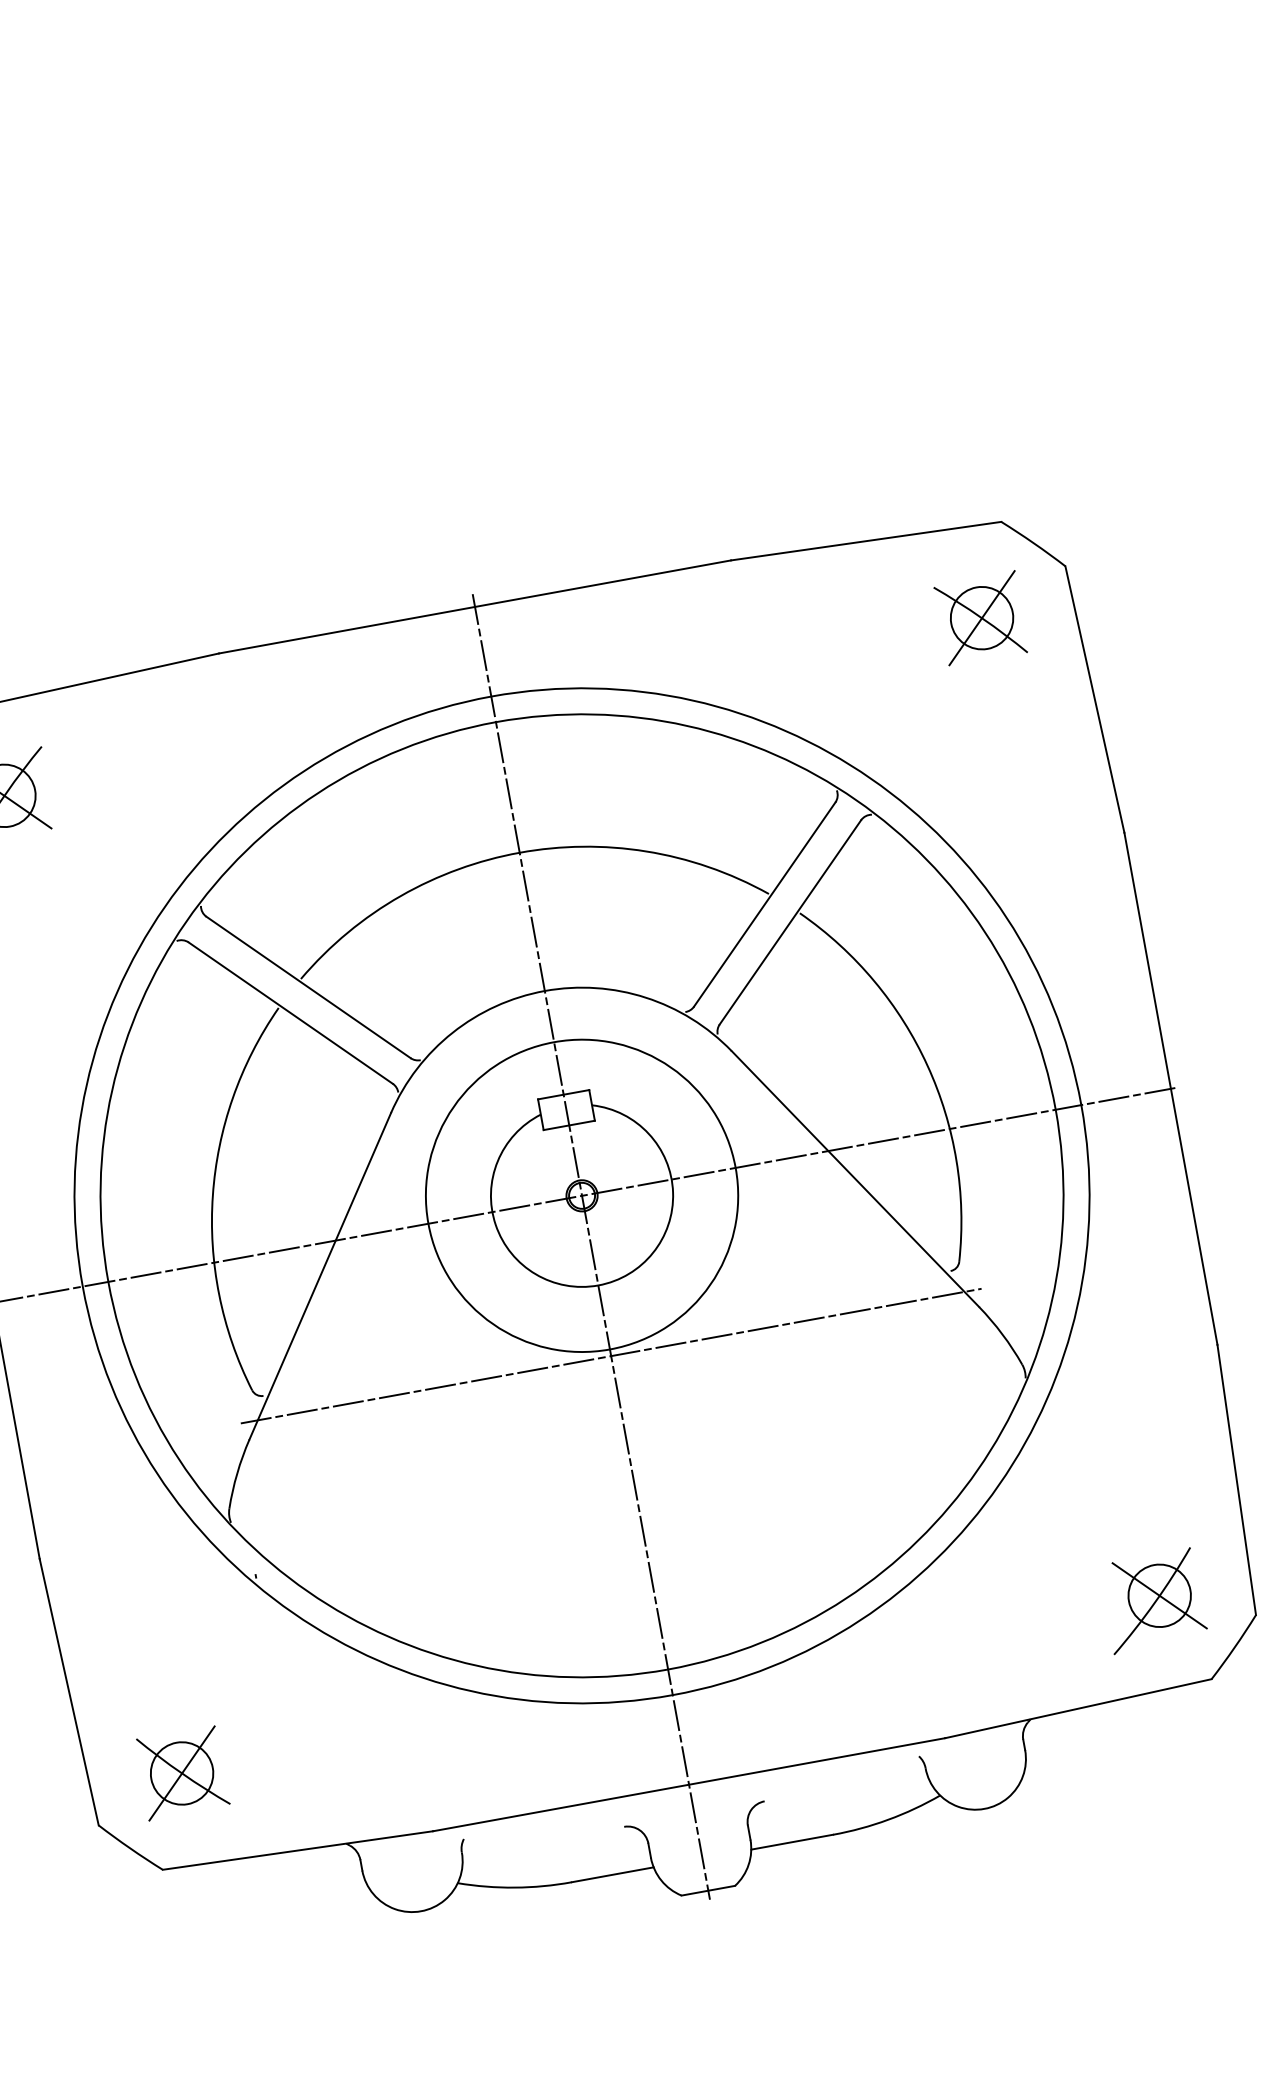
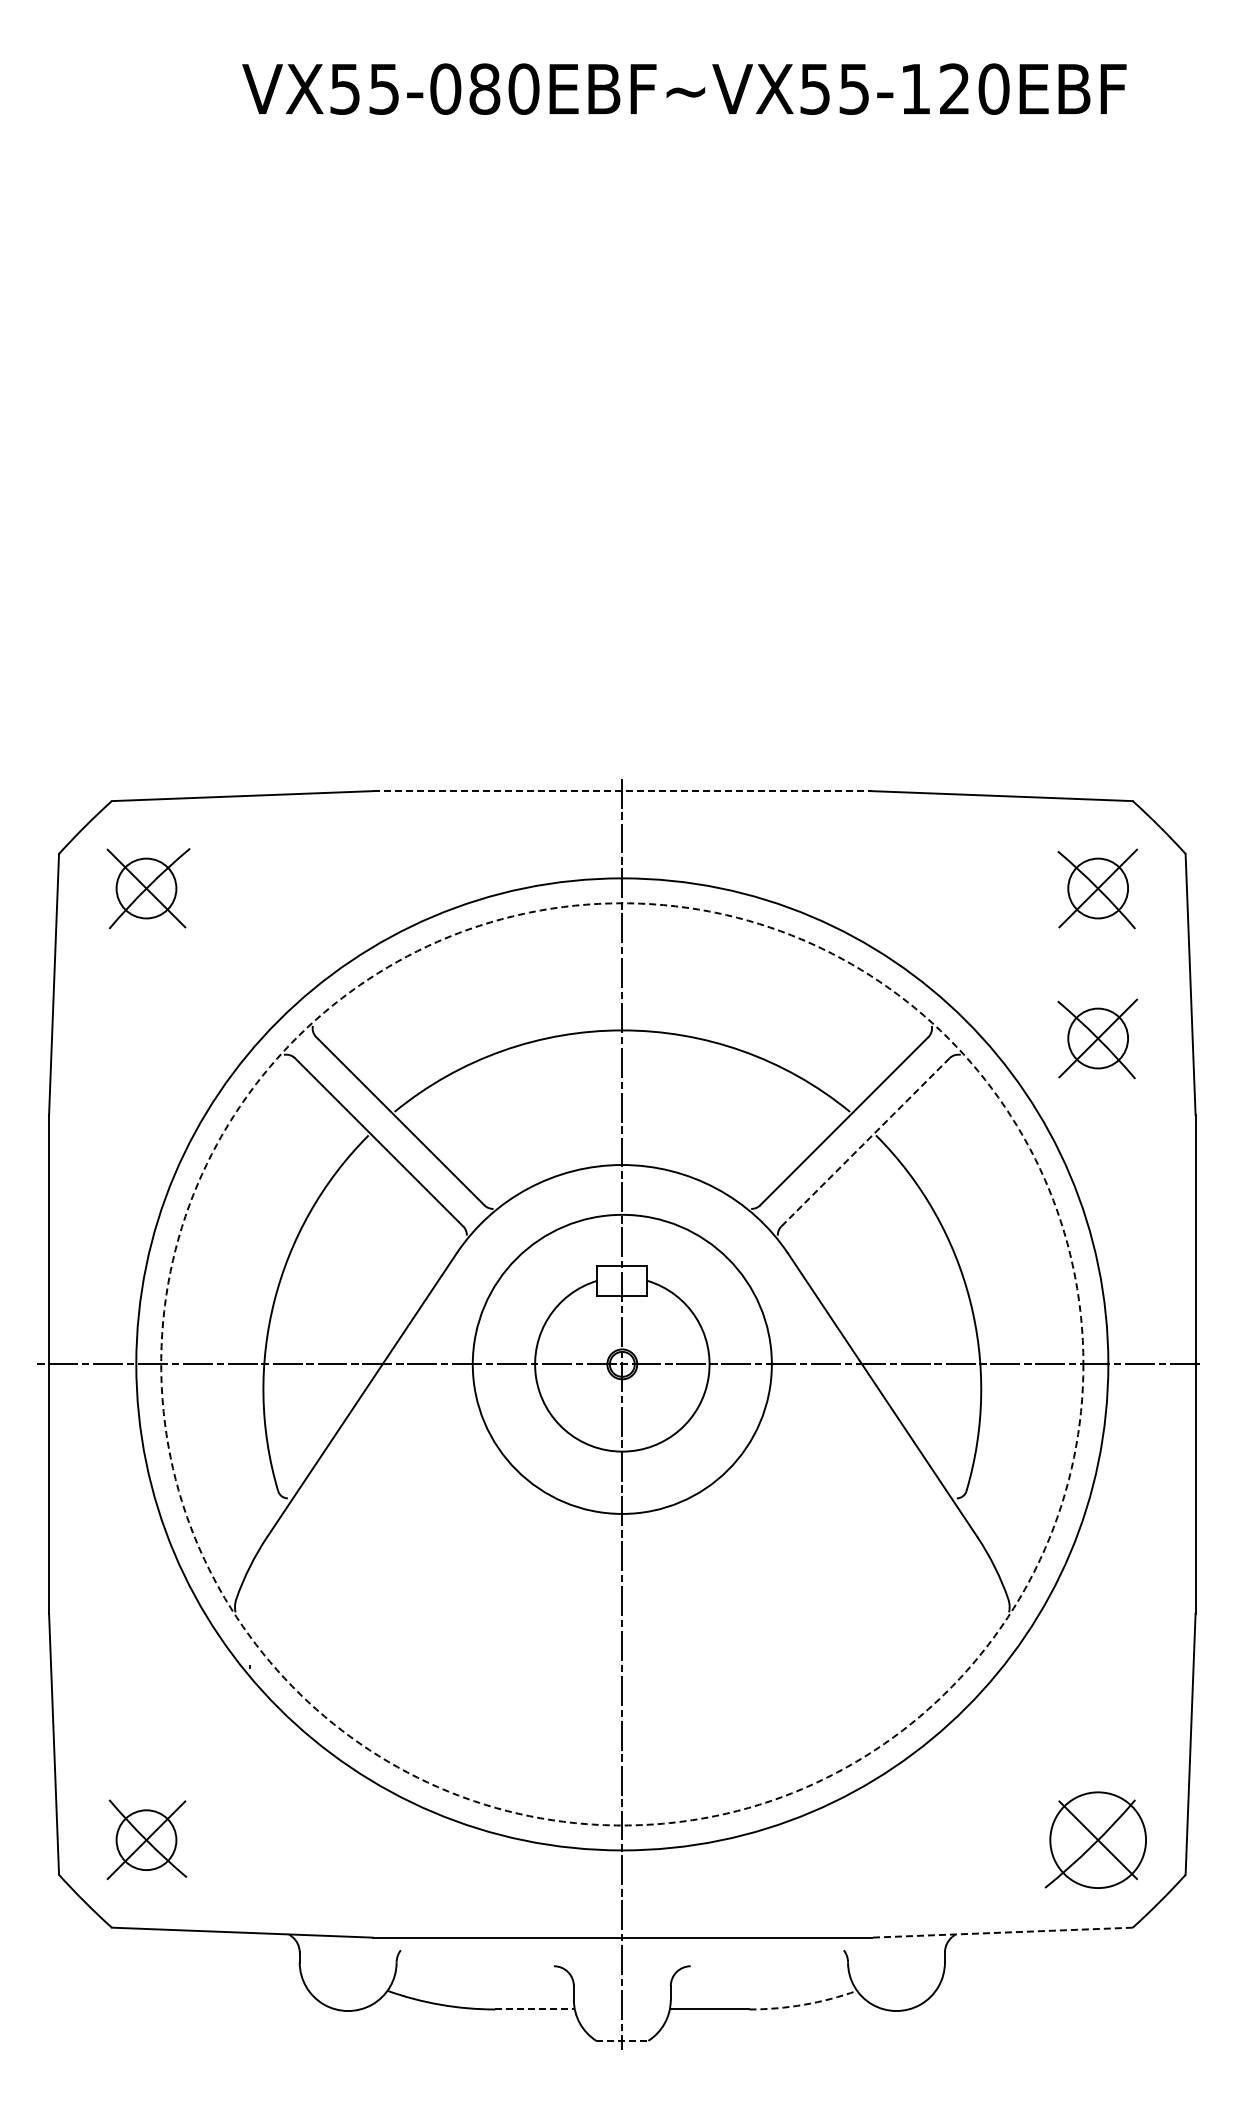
line: (475, 607) -> (622, 791), solid -> dashed
part: (1009, 772) -> (1097, 1038), added
line: (790, 922) -> (865, 1142), solid -> dashed
circle: (582, 1195) -> (622, 1364), solid -> dashed
line: (610, 1356) -> (621, 1520), removed
circle: (1160, 1596) -> (1098, 1840), size x1.6
line: (1078, 1708) -> (1002, 1932), solid -> dashed
arc: (888, 1819) -> (804, 2004), solid -> dashed
line: (613, 1874) -> (535, 2009), solid -> dashed
line: (708, 1890) -> (622, 2040), solid -> dashed

